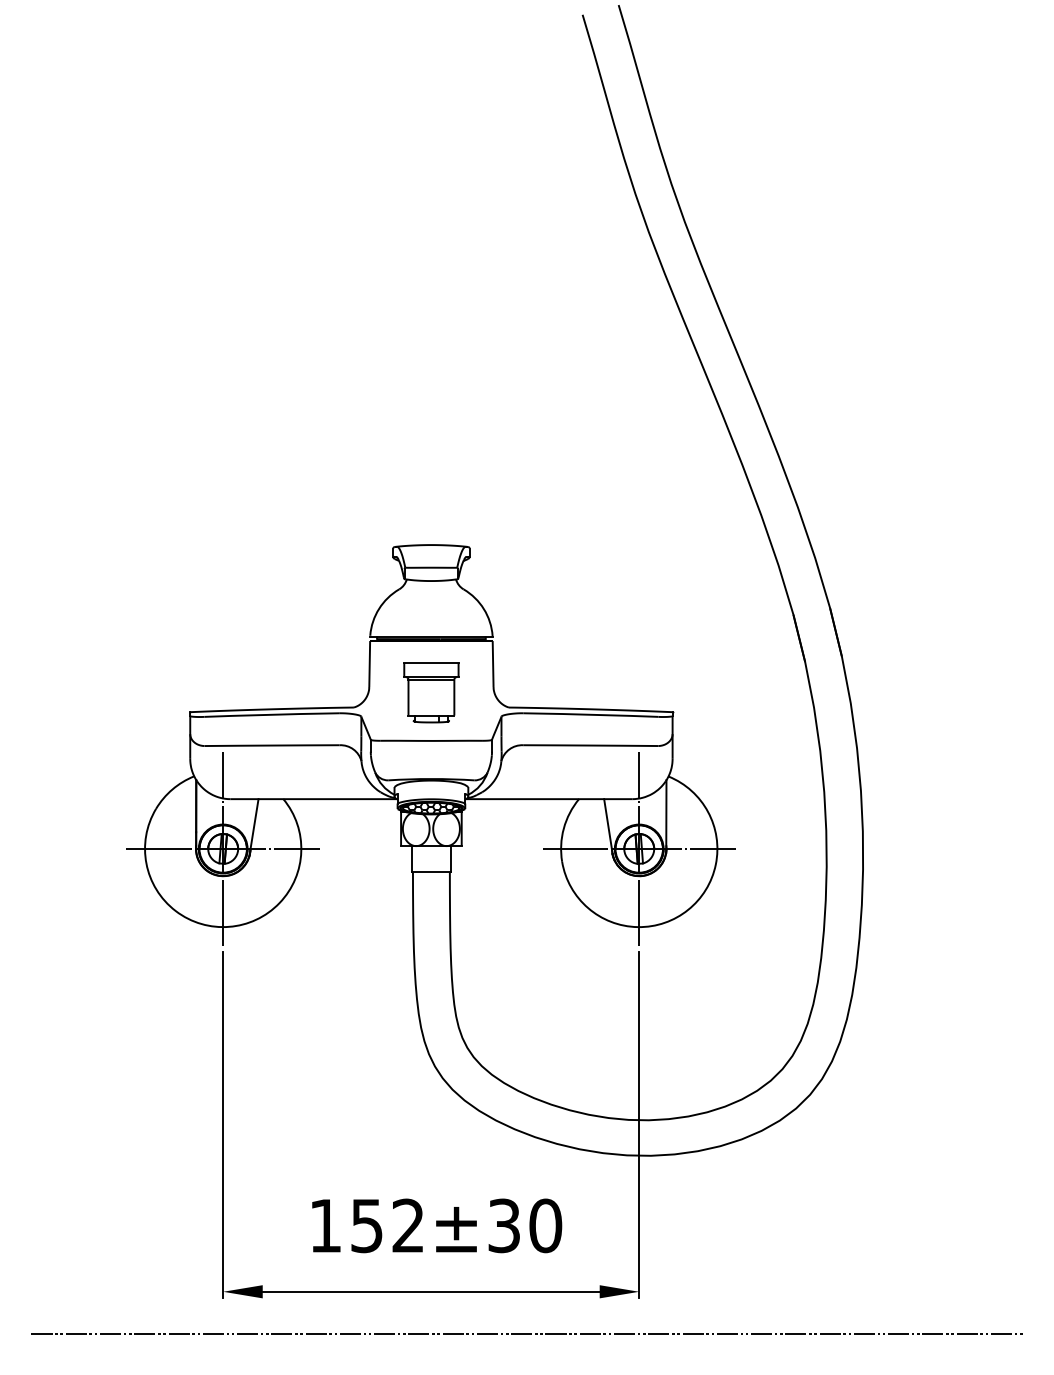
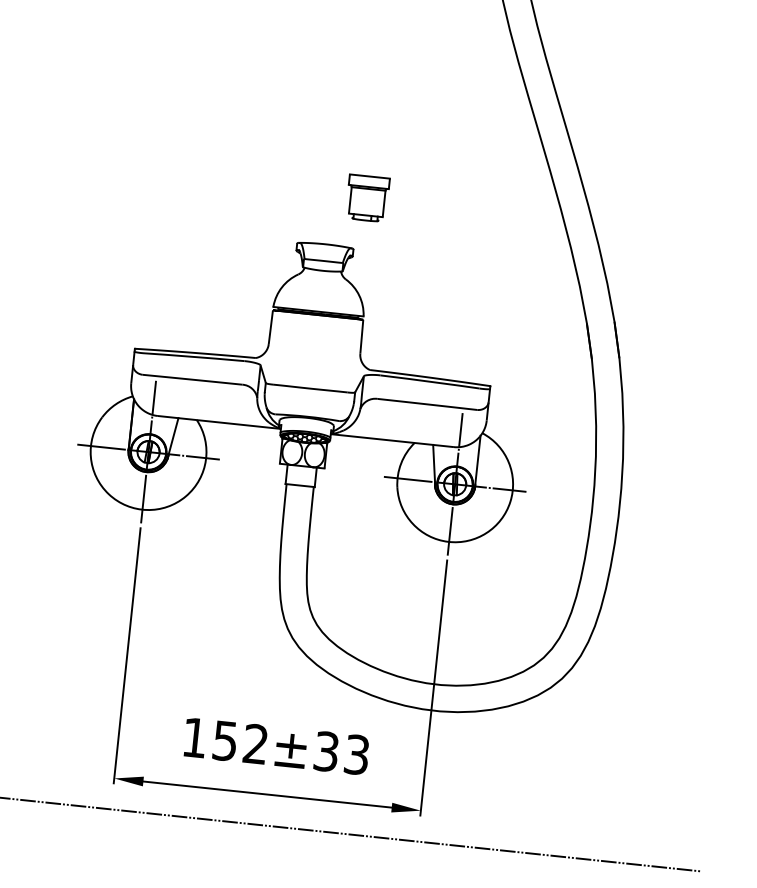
part: (431, 692) -> (367, 198), moved
text: (545, 1225) -> (356, 754), 152±30 -> 152±33

